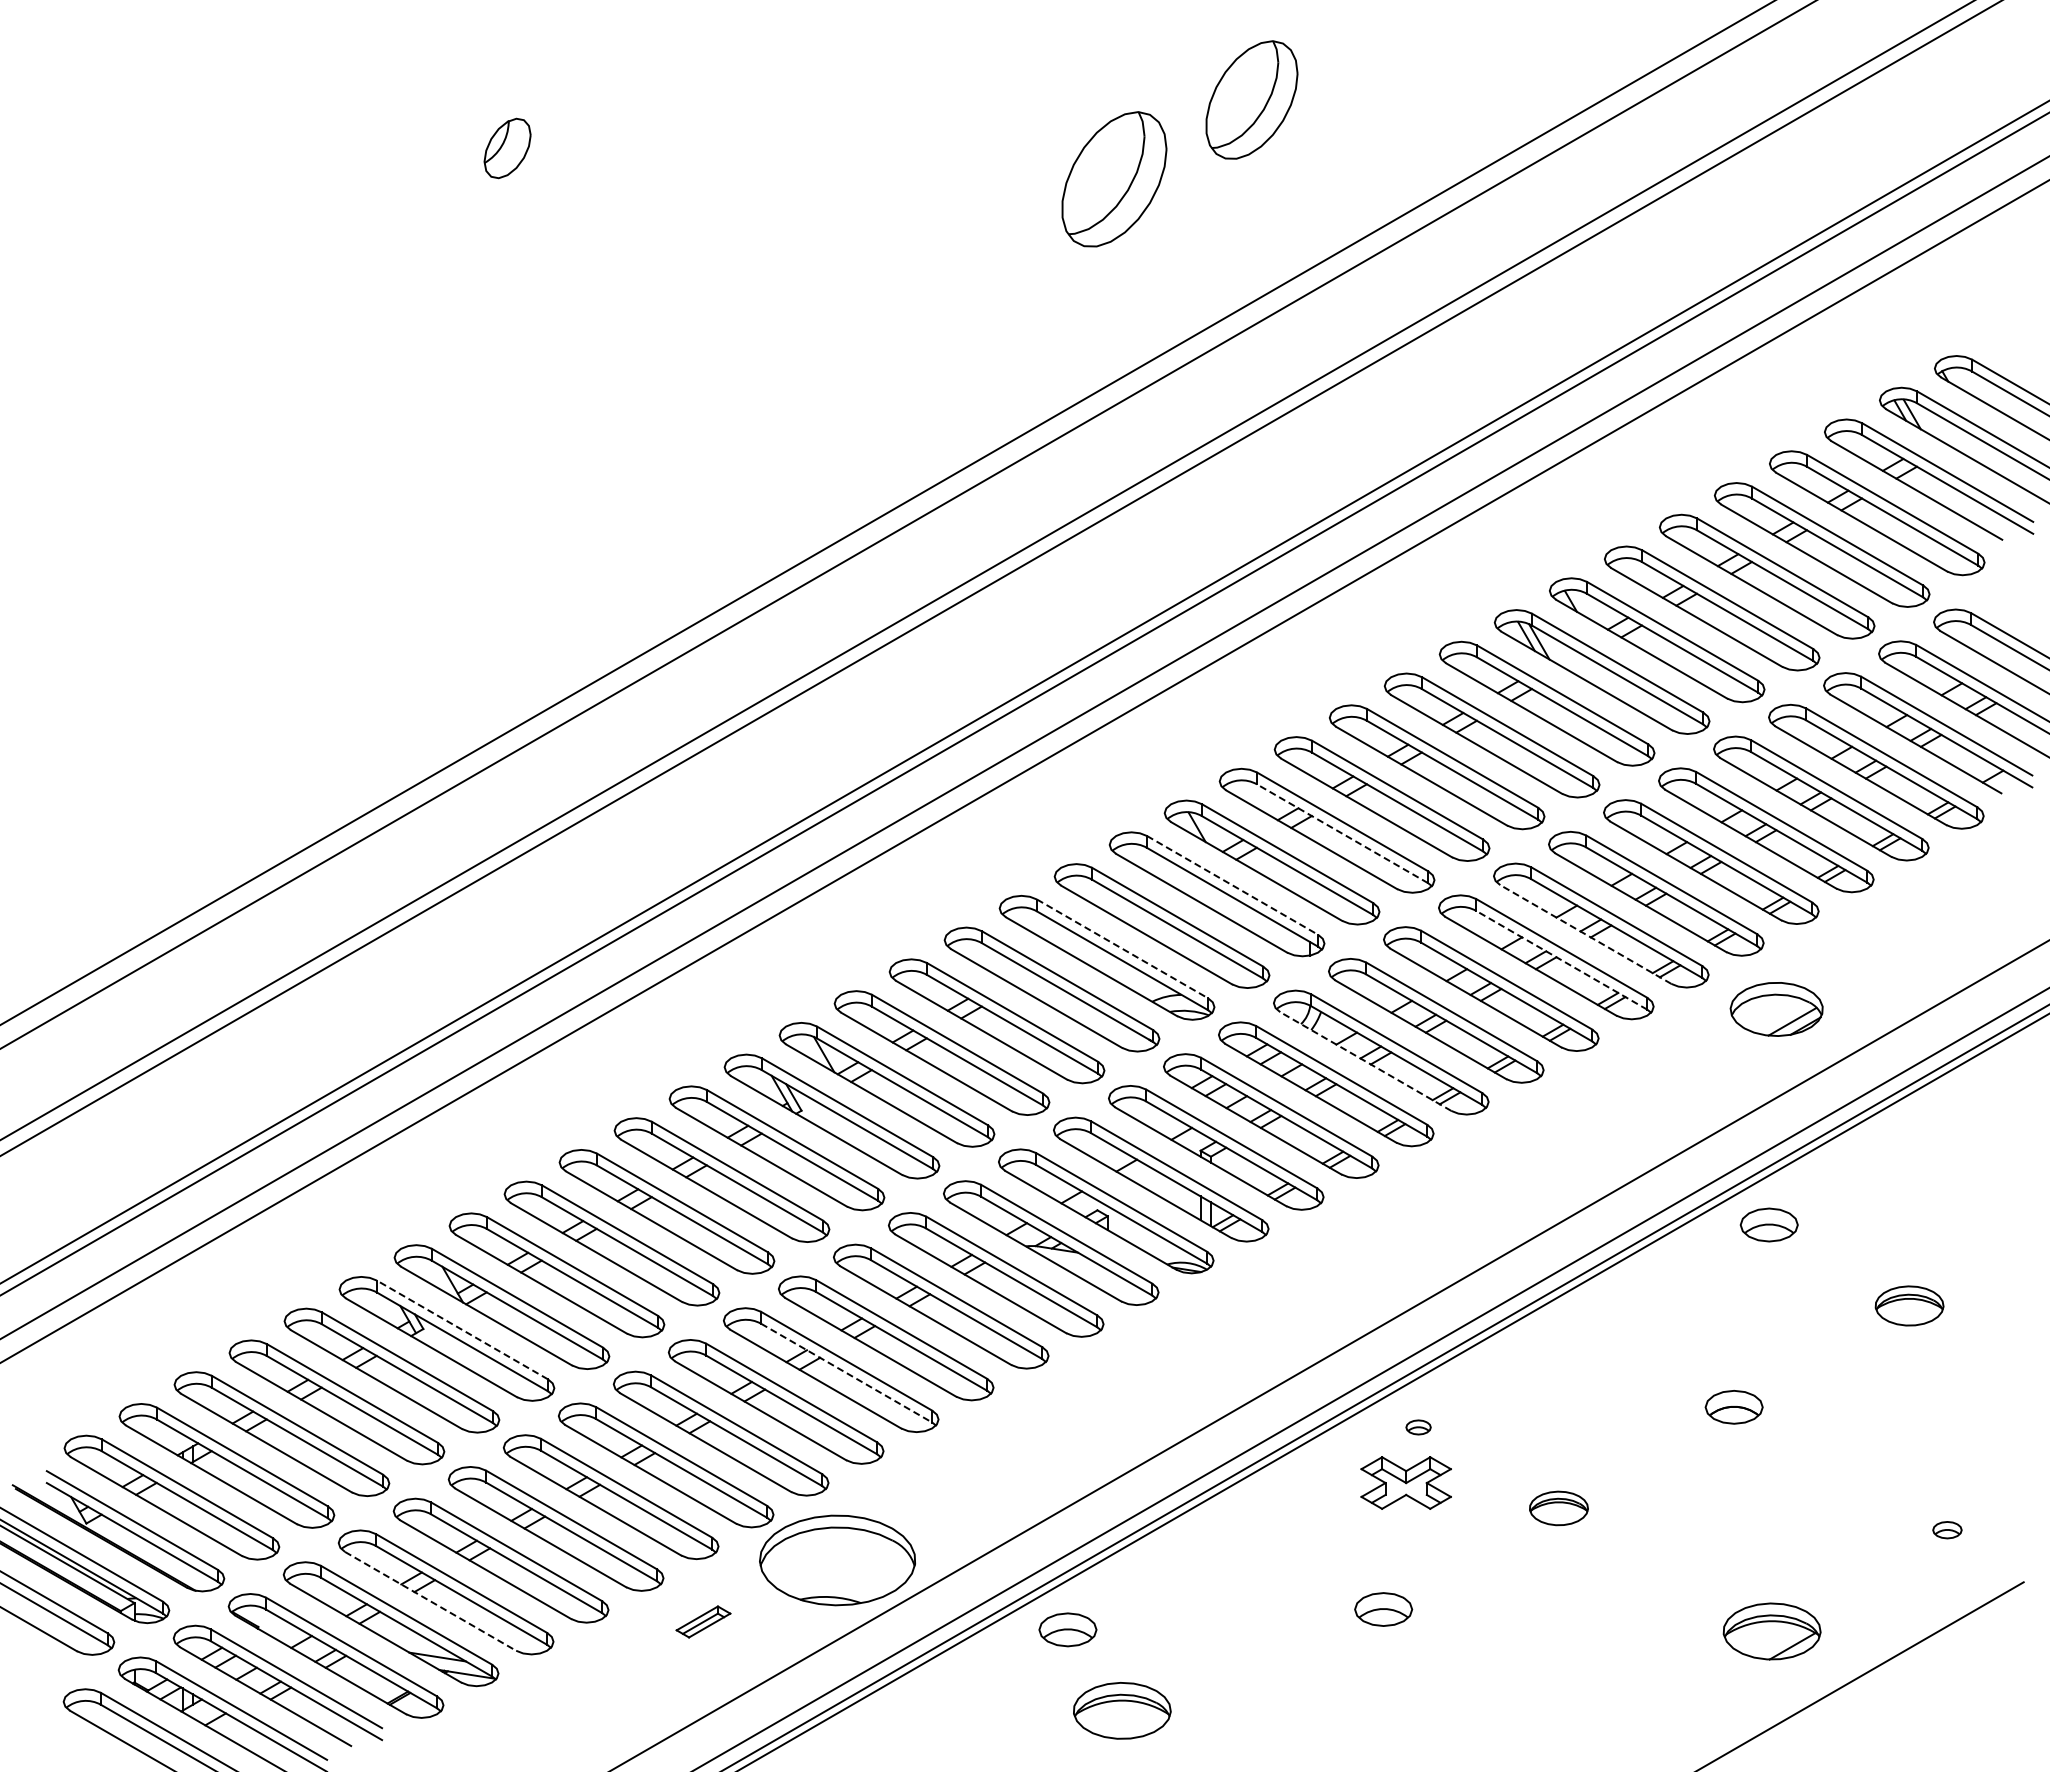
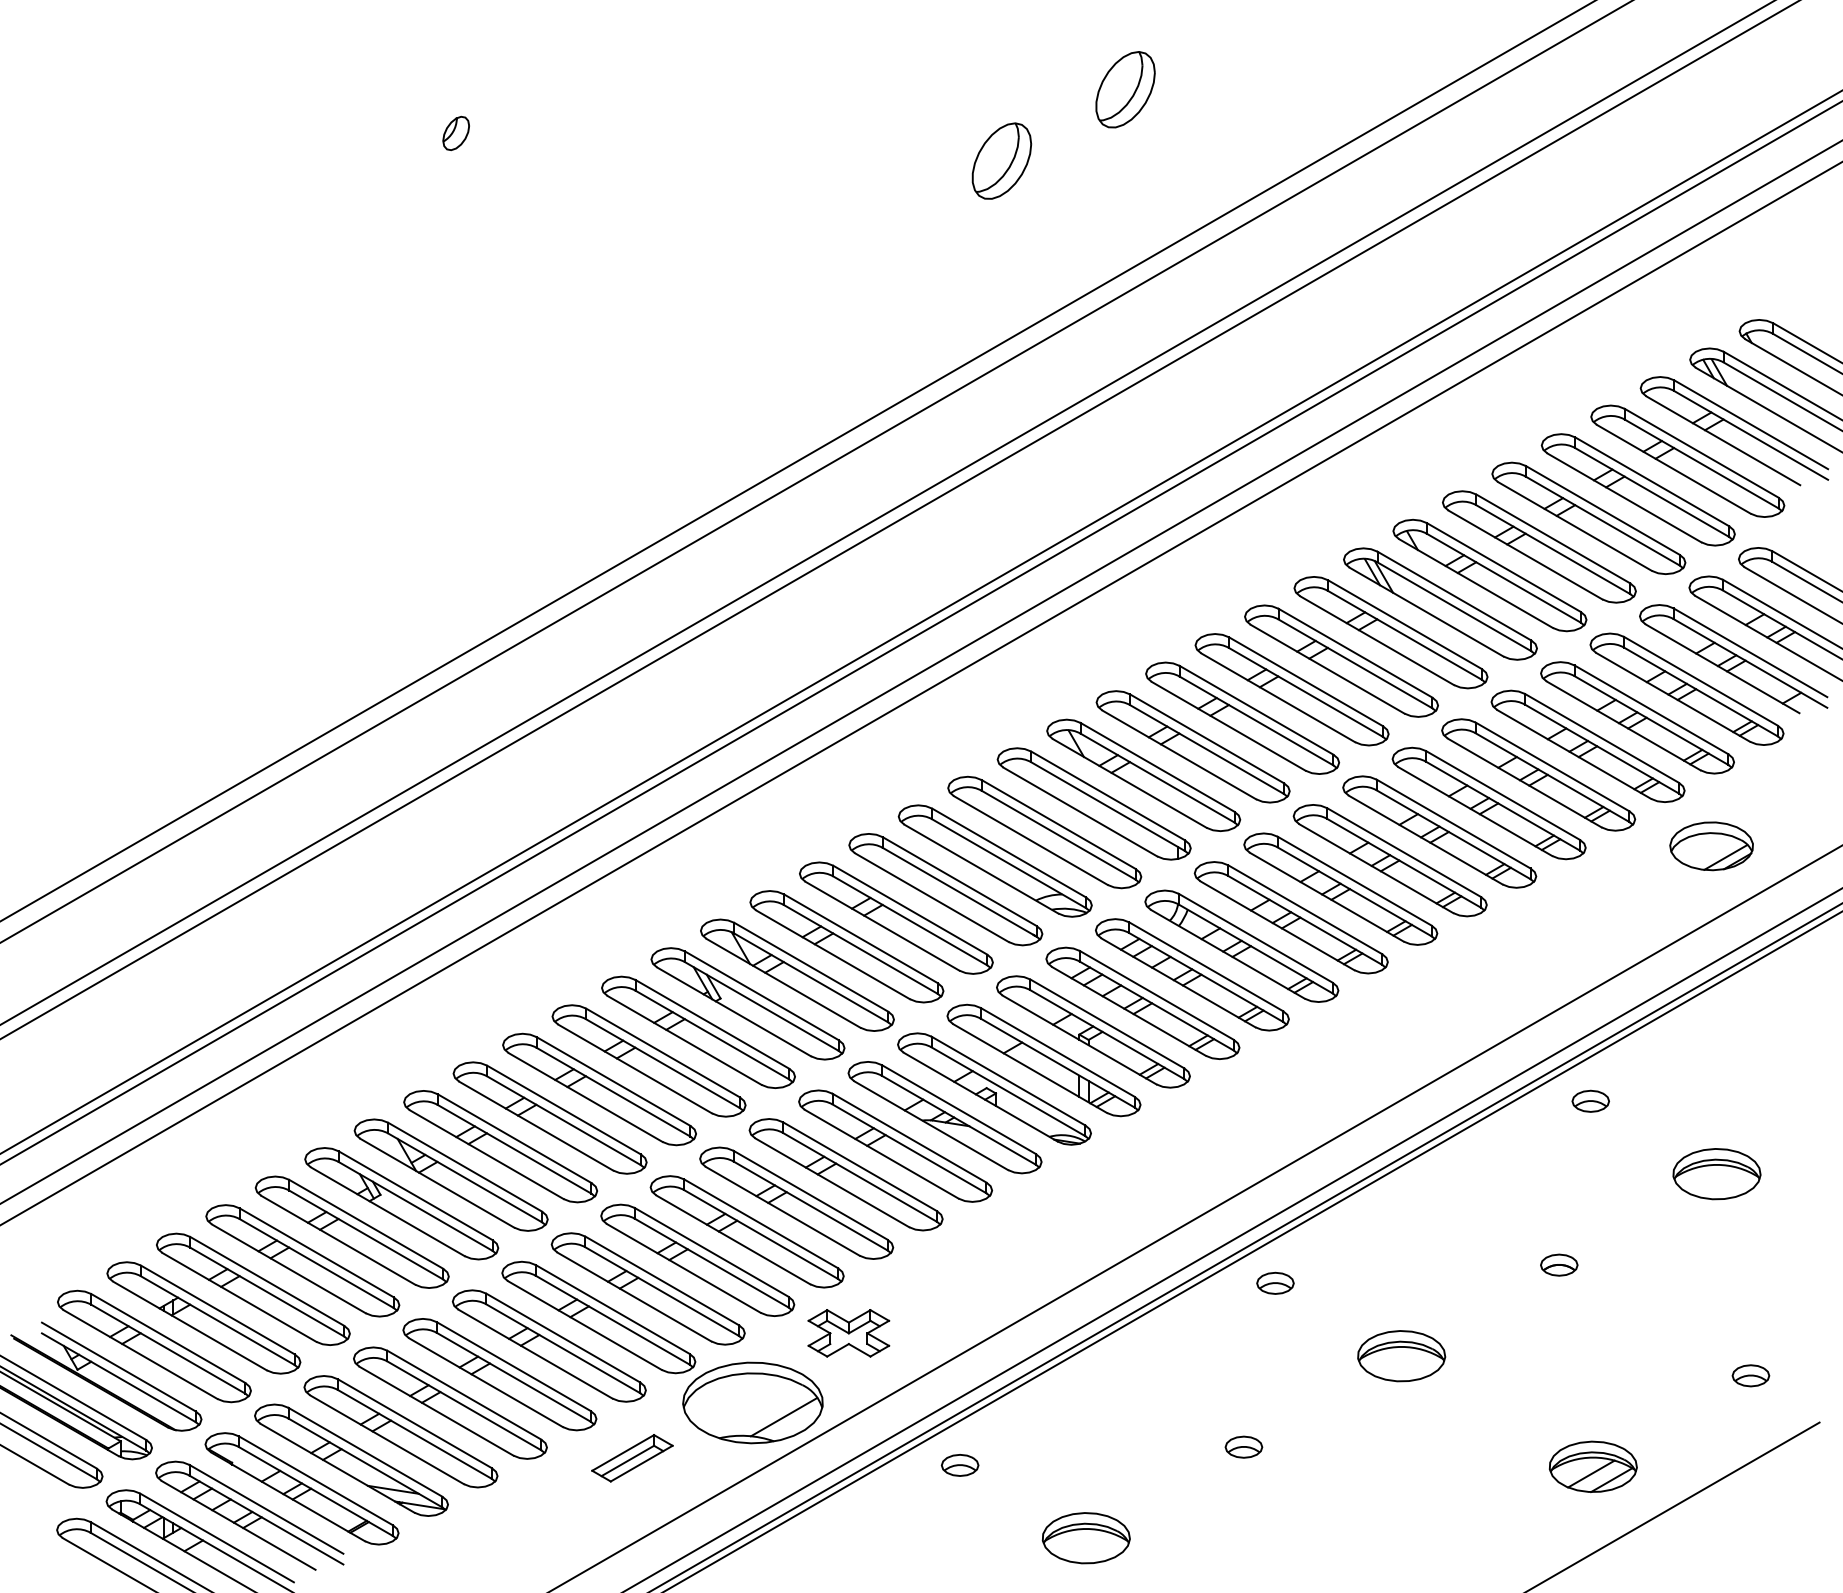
part: (1251, 99) -> (1125, 89), size x0.71
part: (507, 148) -> (456, 133), size x0.62
part: (1114, 179) -> (1001, 161), size x0.62
line: (1342, 833) -> (1206, 749), dashed -> solid
line: (1232, 885) -> (1108, 796), dashed -> solid
line: (1585, 934) -> (1425, 840), dashed -> solid
line: (1122, 948) -> (1009, 852), dashed -> solid
line: (1561, 960) -> (1403, 863), dashed -> solid
part: (1776, 1009) -> (1711, 846), moved
line: (1365, 1061) -> (1227, 954), dashed -> solid
part: (1769, 1224) -> (1590, 1100), size x0.71
part: (1909, 1305) -> (1716, 1173), size x1.43
line: (462, 1329) -> (415, 1195), dashed -> solid
line: (846, 1373) -> (760, 1234), dashed -> solid
part: (1734, 1406) -> (1559, 1264), size x0.71
part: (1418, 1427) -> (1275, 1283), size x1.67
part: (1405, 1482) -> (848, 1332), moved
part: (1558, 1508) -> (1401, 1356), size x1.67
part: (1947, 1529) -> (1751, 1375), size x1.43
line: (872, 1575) -> (784, 1416), added
line: (430, 1601) -> (386, 1439), dashed -> solid
part: (1383, 1609) -> (1243, 1447), size x0.71
part: (703, 1621) -> (632, 1457), size x1.67
part: (1067, 1629) -> (959, 1465), size x0.71
line: (1769, 1639) -> (1590, 1474), added
part: (1122, 1710) -> (1086, 1537), moved

